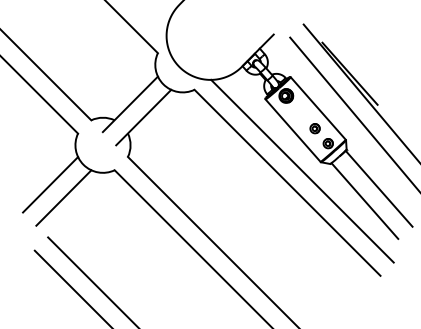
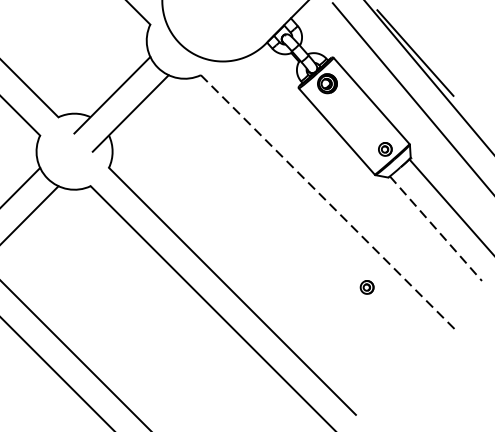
part: (314, 128) -> (366, 287), moved
line: (302, 170) -> (349, 186), removed
line: (287, 182) -> (329, 203), solid -> dashed
line: (365, 201) -> (436, 229), solid -> dashed

